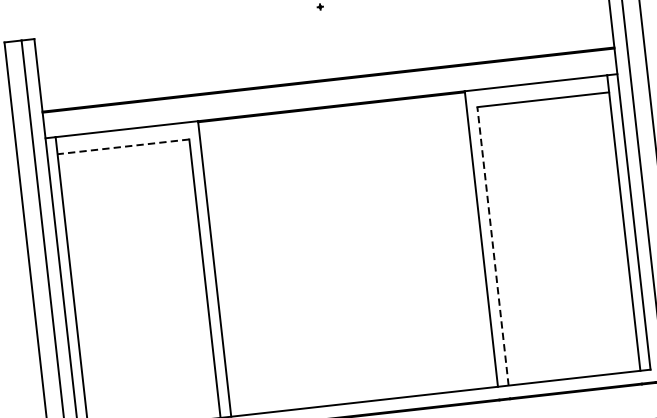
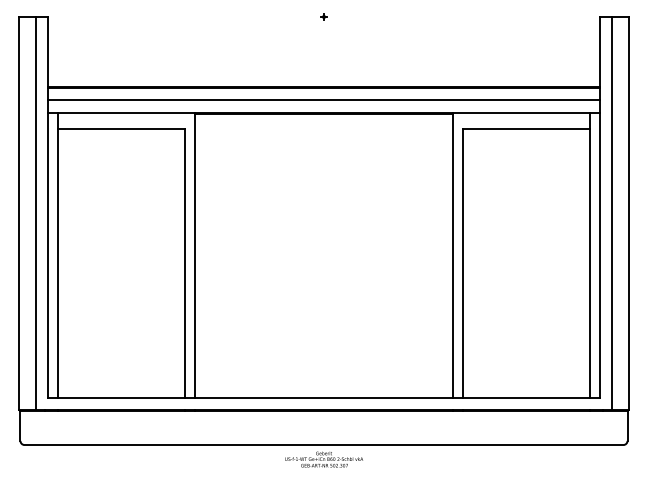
line: (329, 93) -> (323, 100), added
line: (123, 147) -> (121, 129), dashed -> solid
line: (492, 245) -> (462, 262), dashed -> solid

